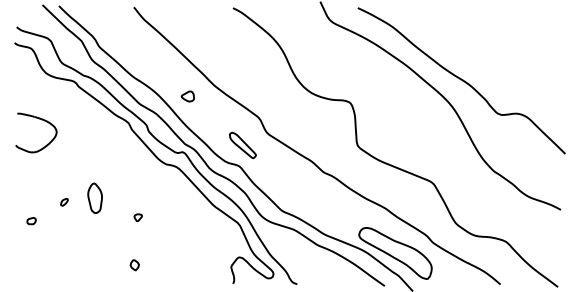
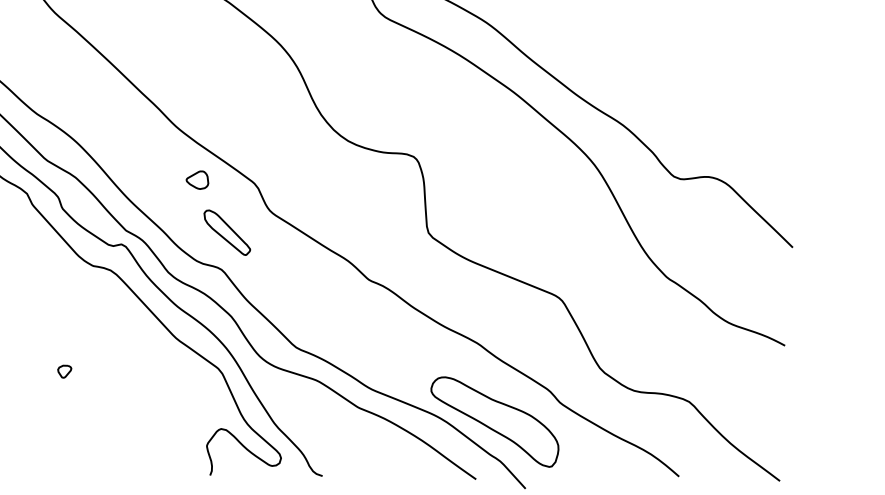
part: (187, 96) -> (196, 180), moved
part: (137, 217) -> (63, 371), moved
part: (134, 265) -> (37, 443), removed

